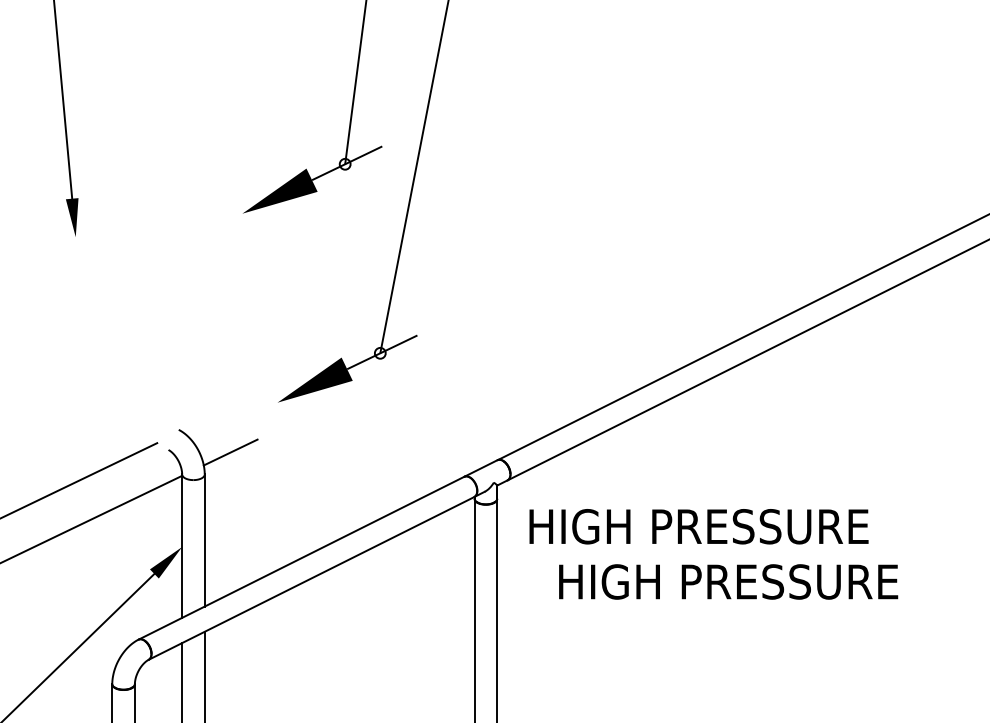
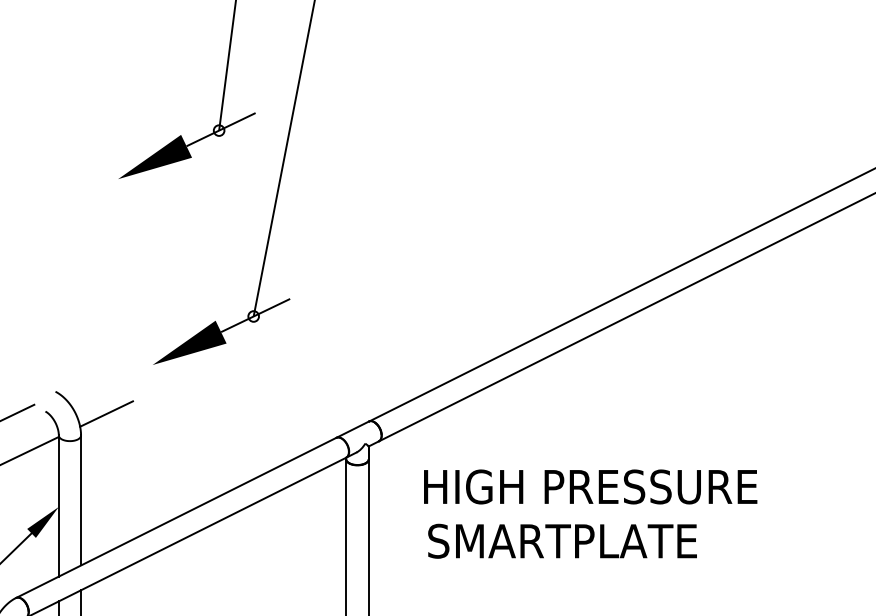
text: (698, 526) -> (590, 486), moved
text: (727, 581) -> (595, 540), HIGH PRESSURE -> SMARTPLATE

